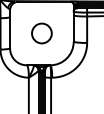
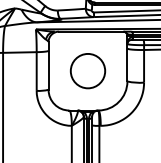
circle: (41, 33) -> (87, 70), size x1.4

